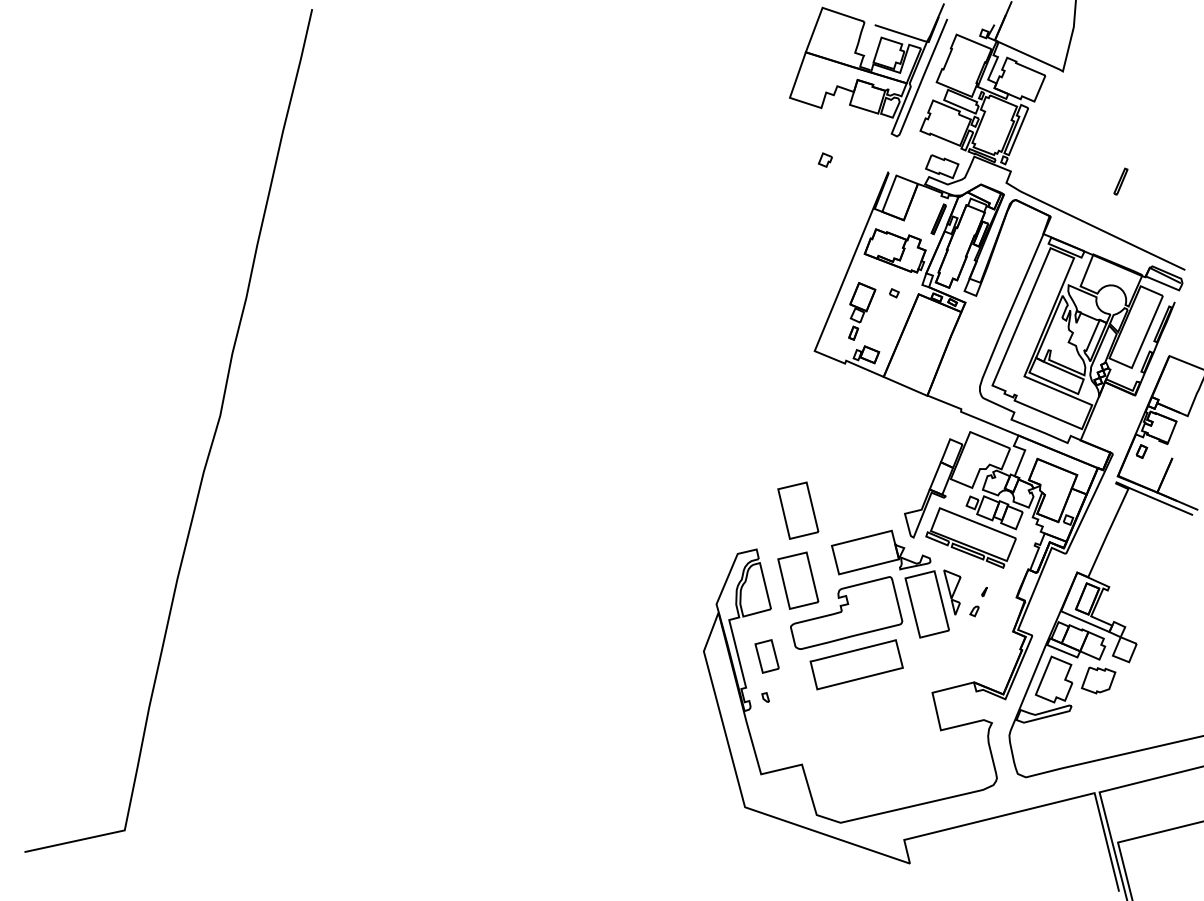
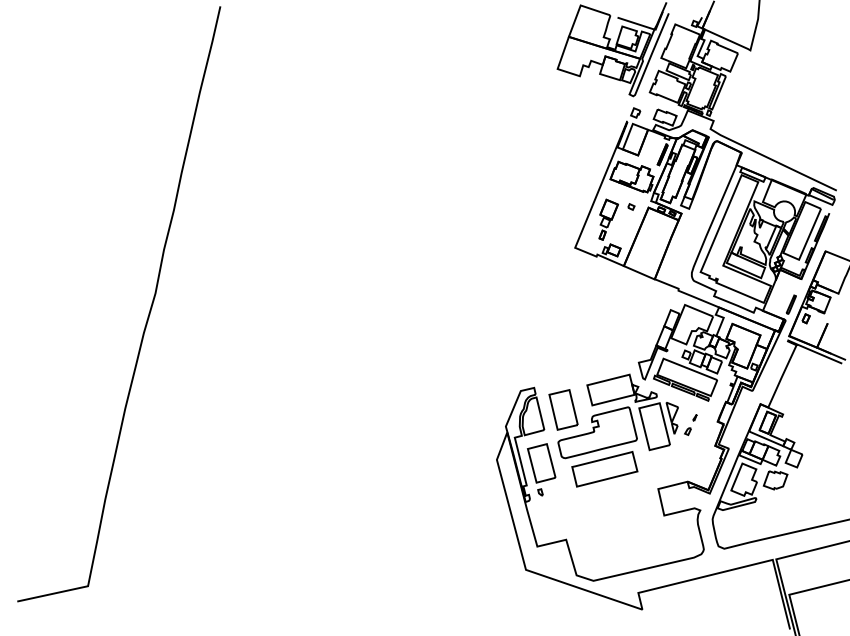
part: (824, 159) -> (635, 112), moved
part: (1120, 181) -> (791, 304), moved
part: (798, 510) -> (563, 360), removed
part: (766, 656) -> (541, 463), size x1.67

